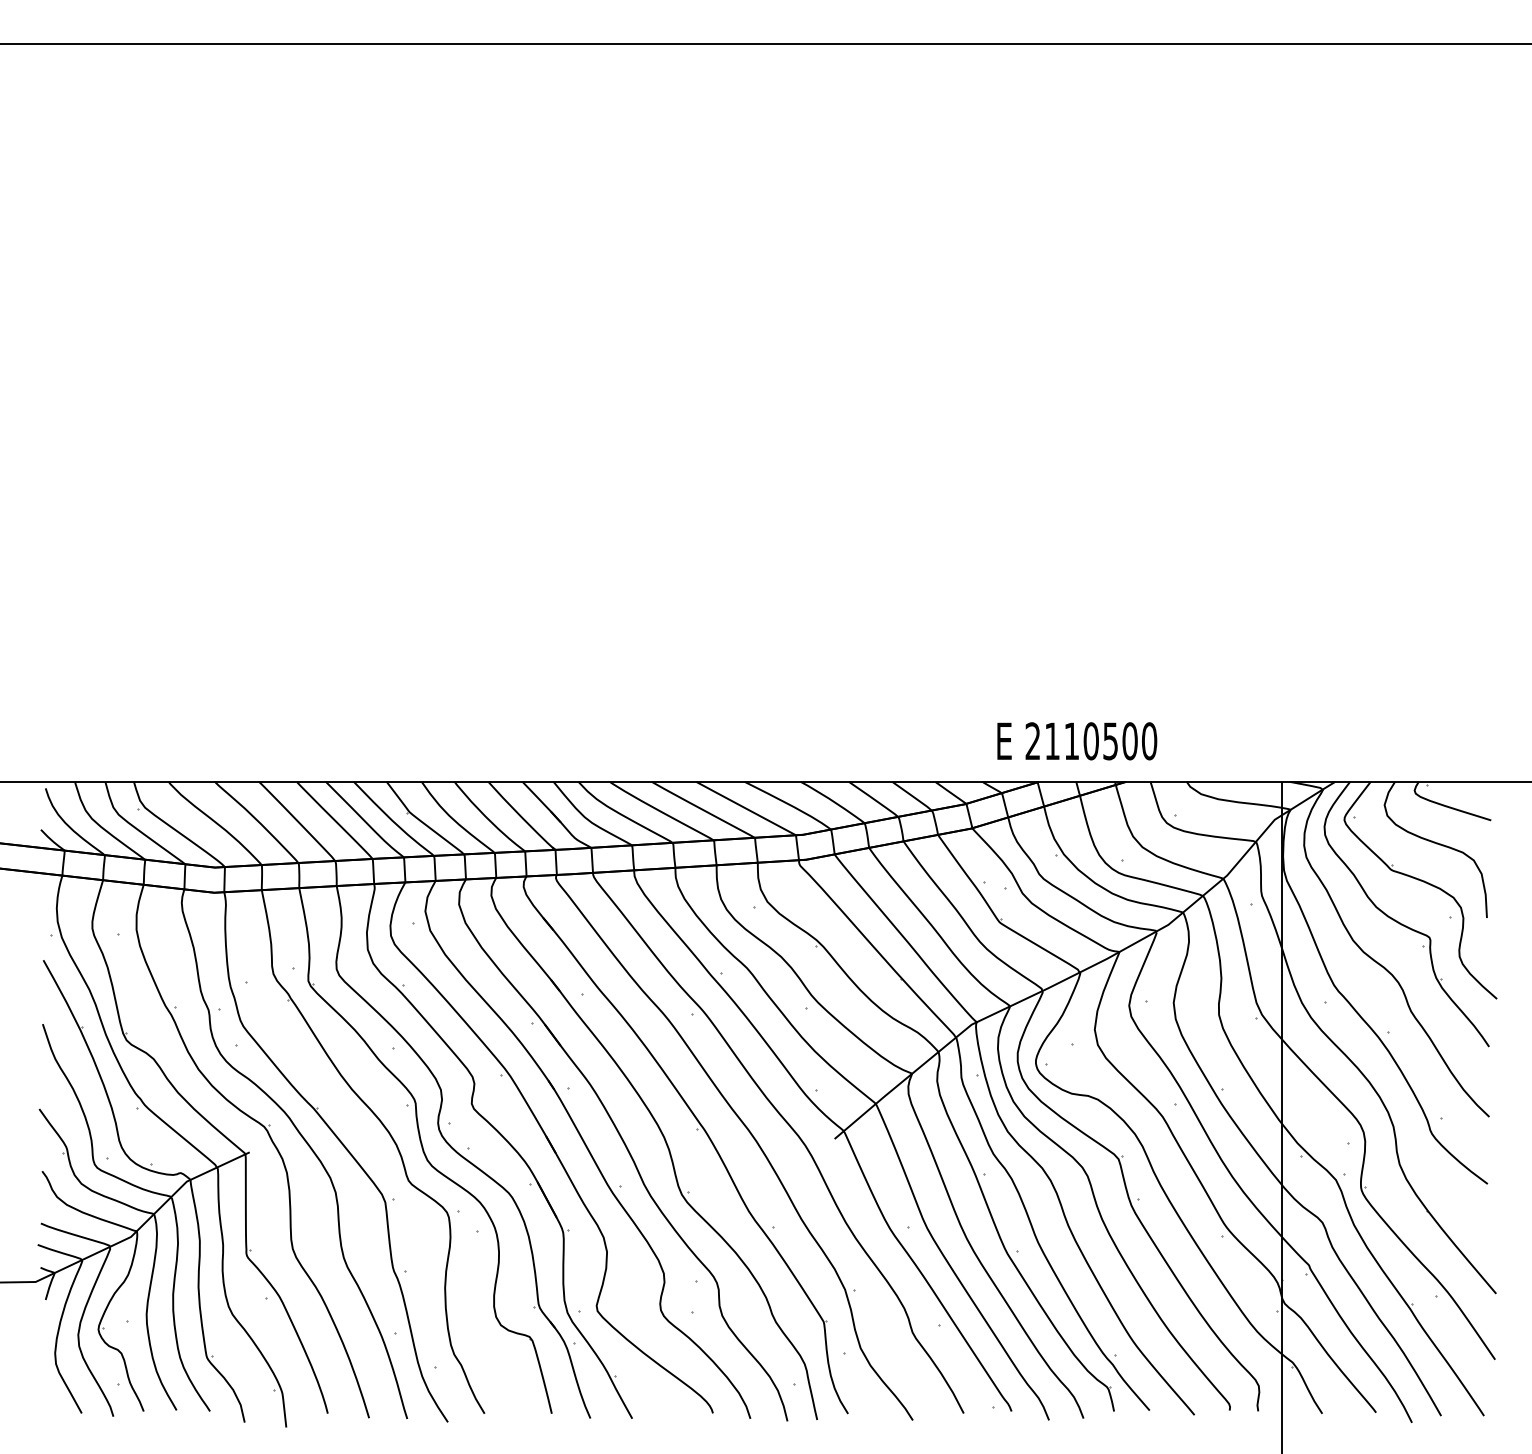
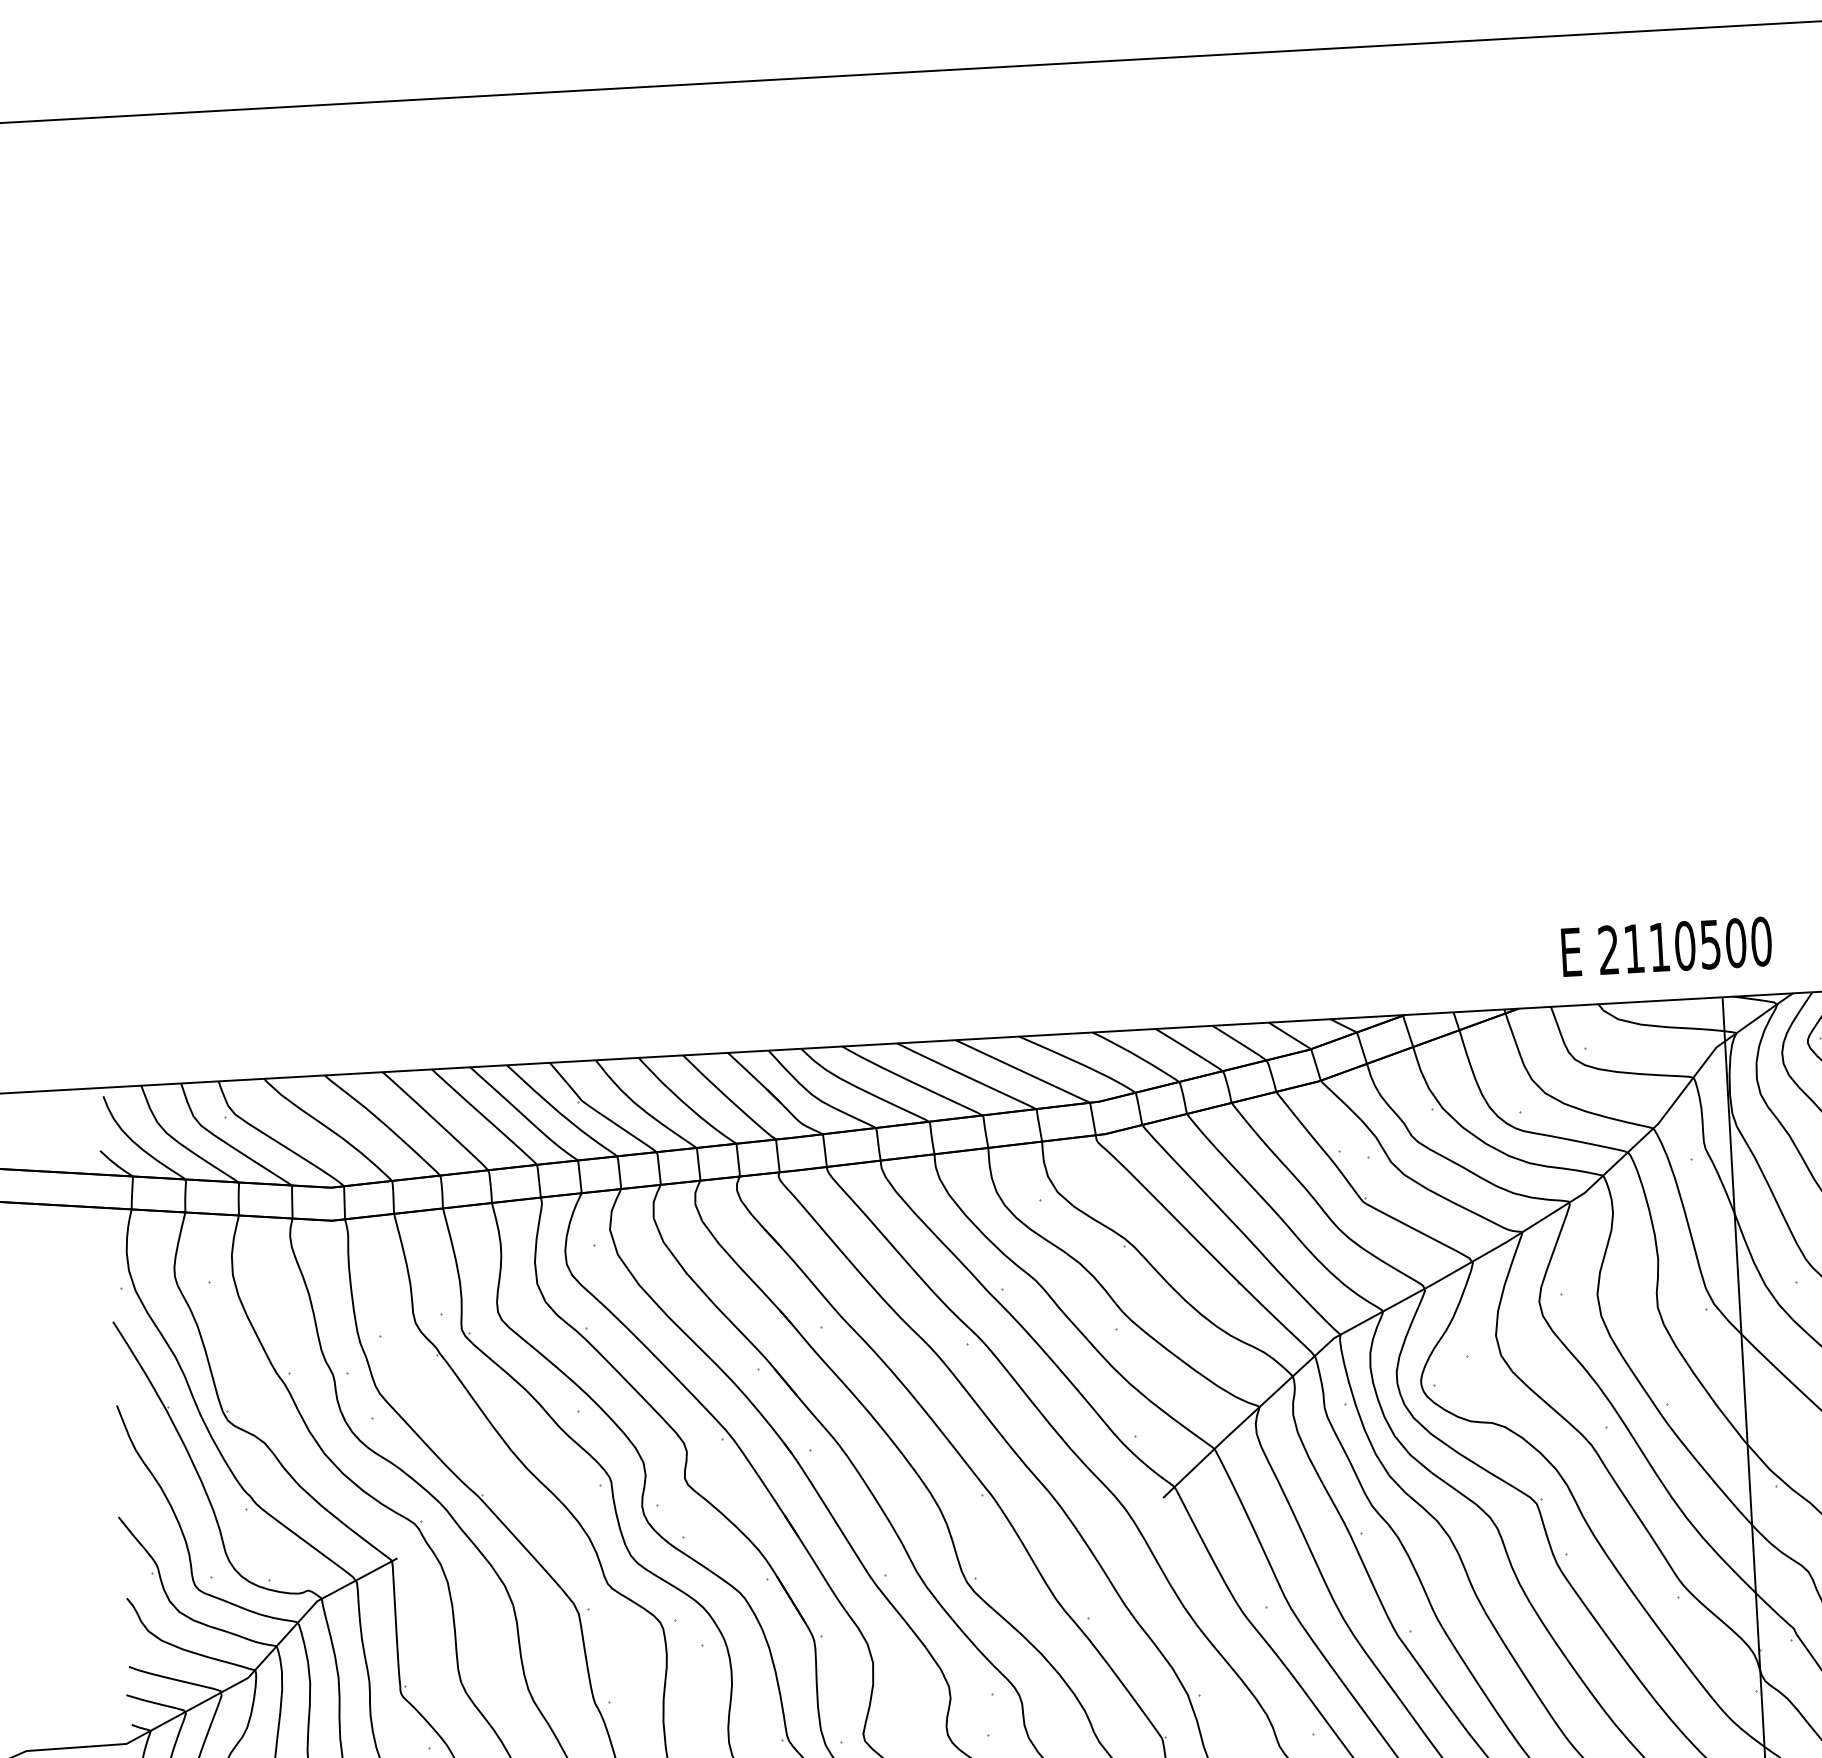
text: (1077, 741) -> (1667, 947), moved

